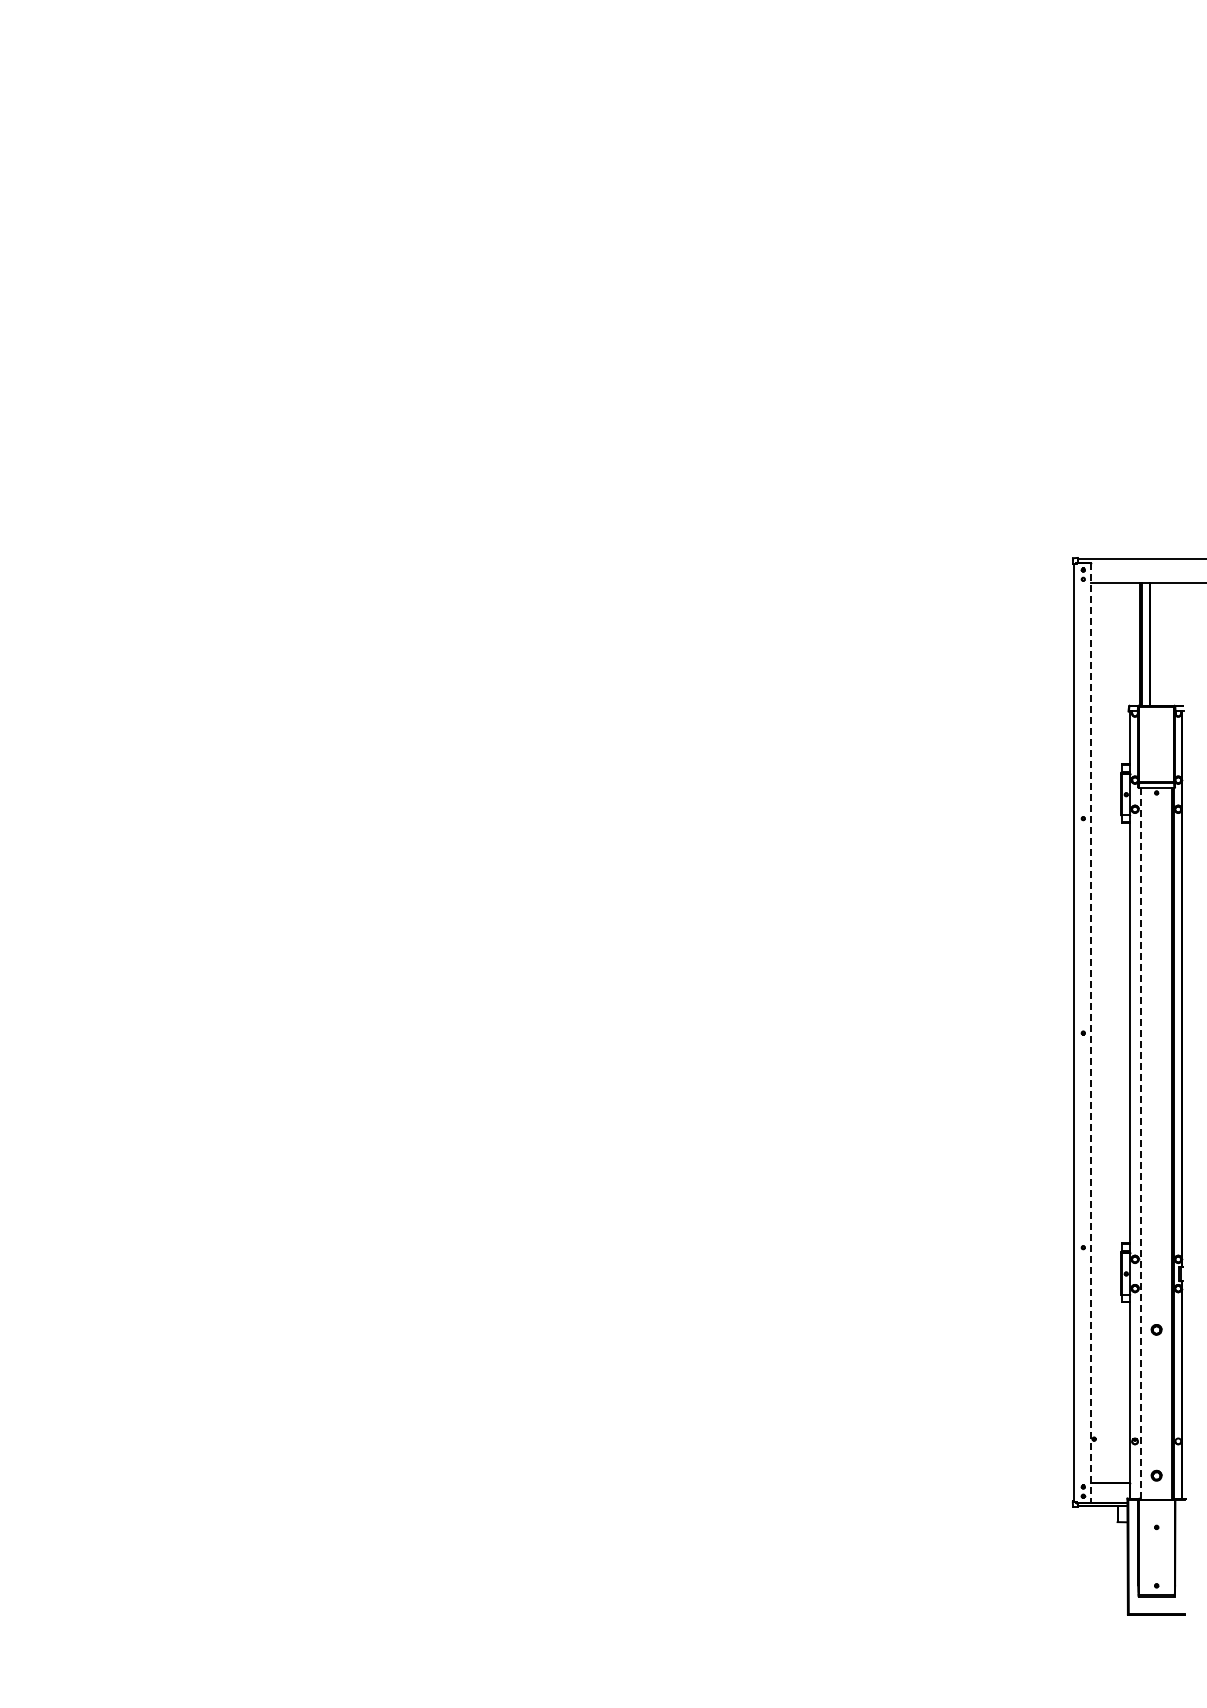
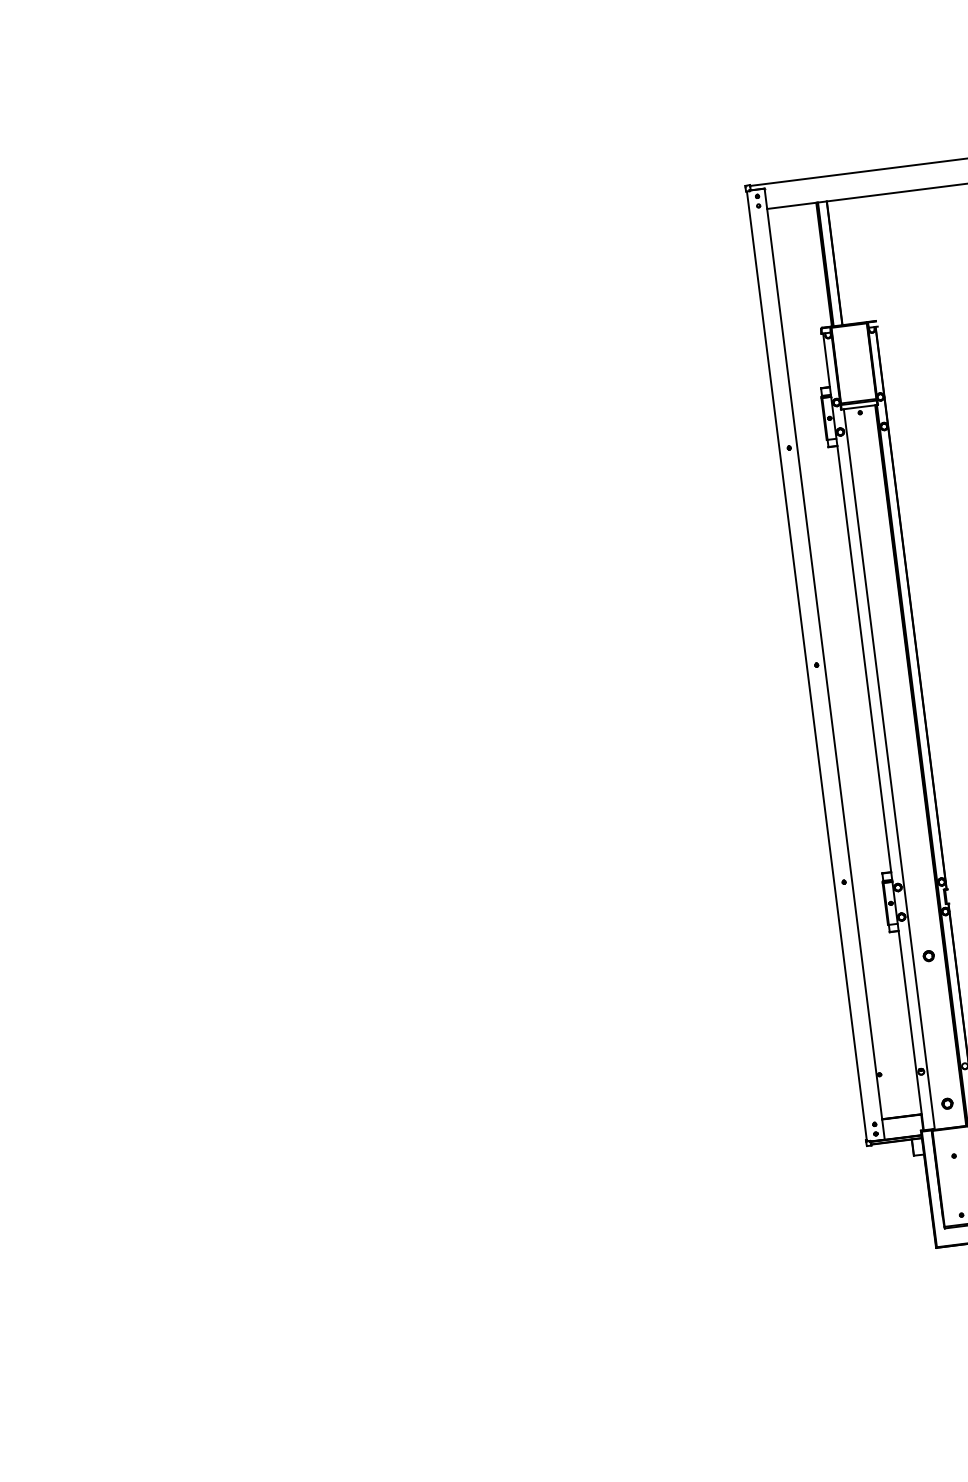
line: (1091, 1033) -> (824, 664), dashed -> solid
line: (1141, 1144) -> (889, 770), dashed -> solid

